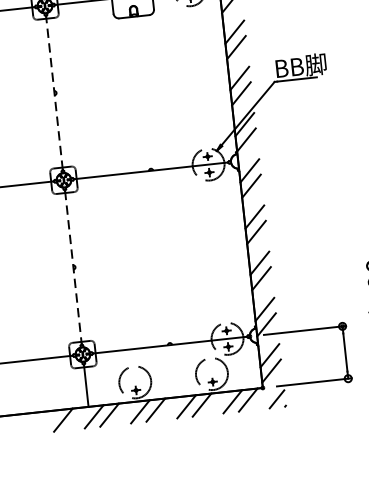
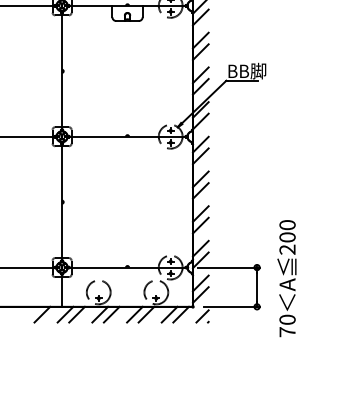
line: (55, 93) -> (62, 71), dashed -> solid
line: (73, 267) -> (62, 202), dashed -> solid

